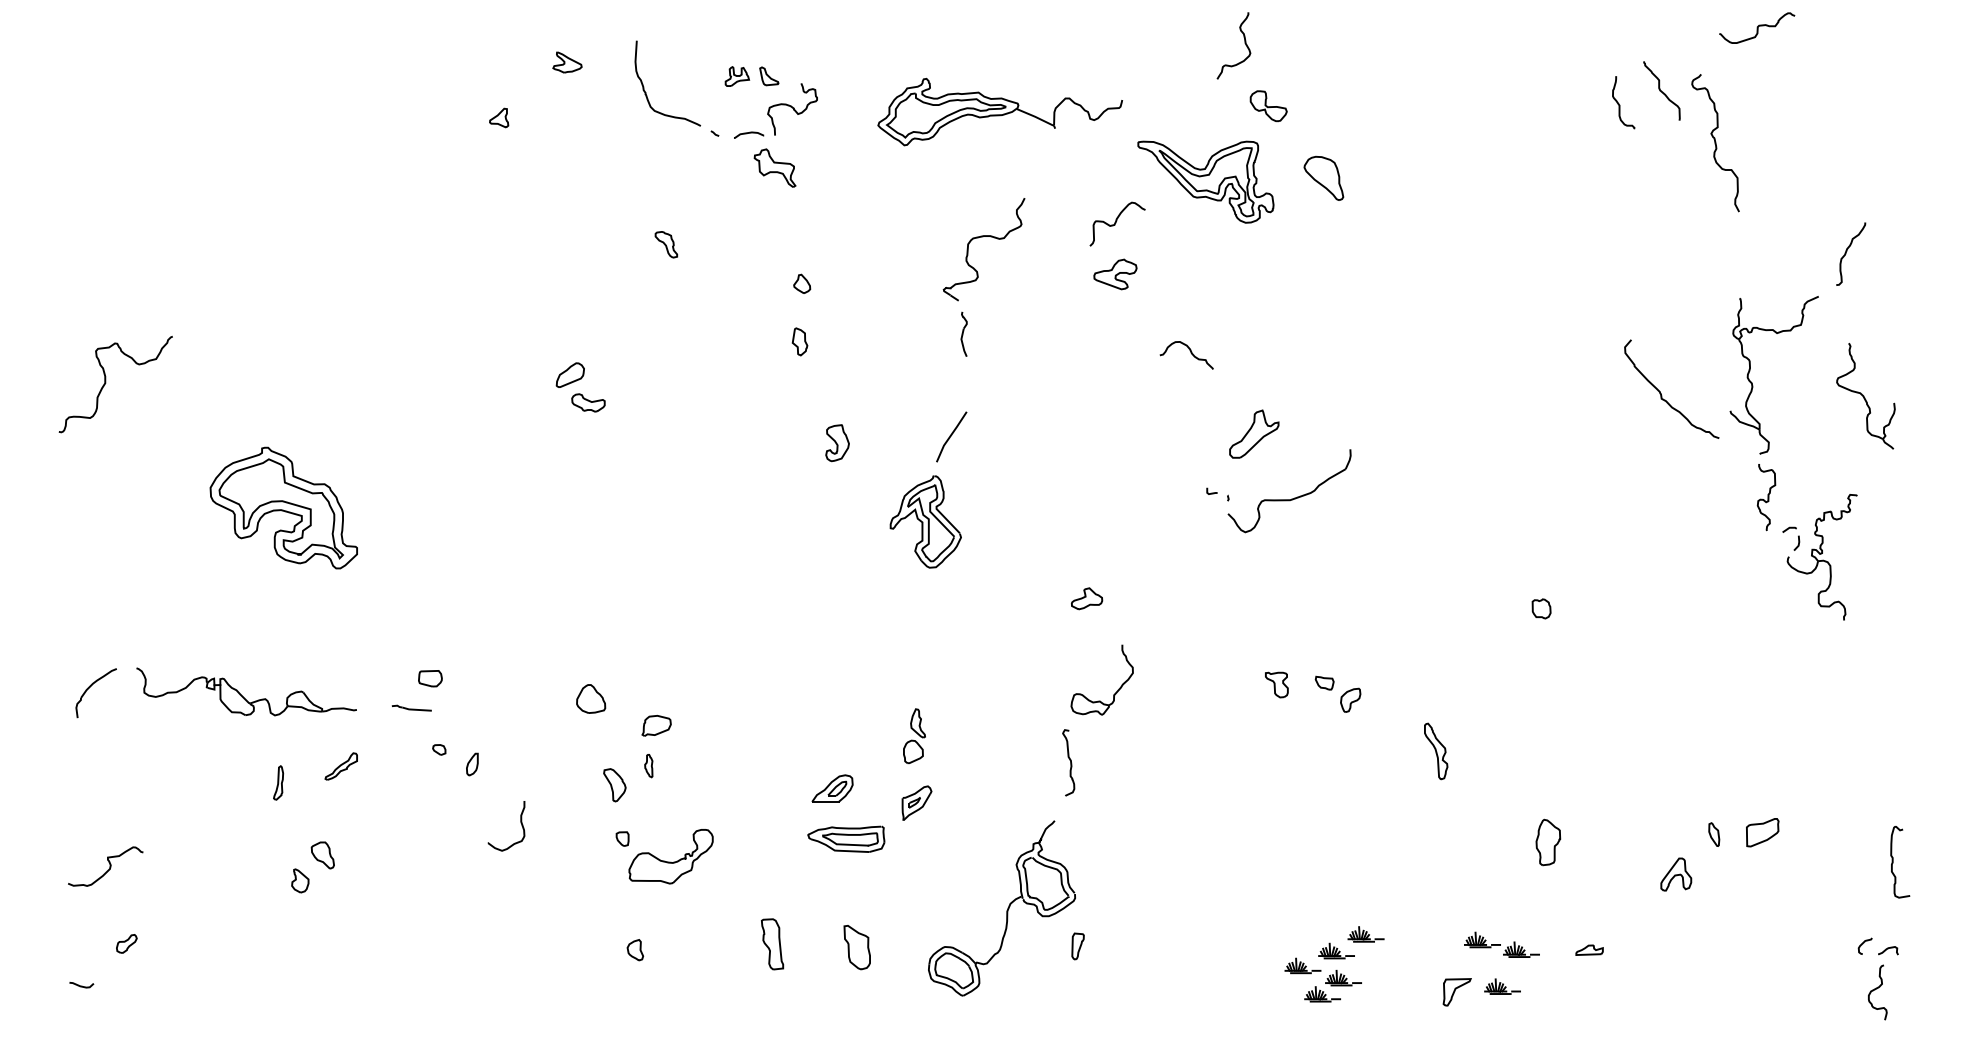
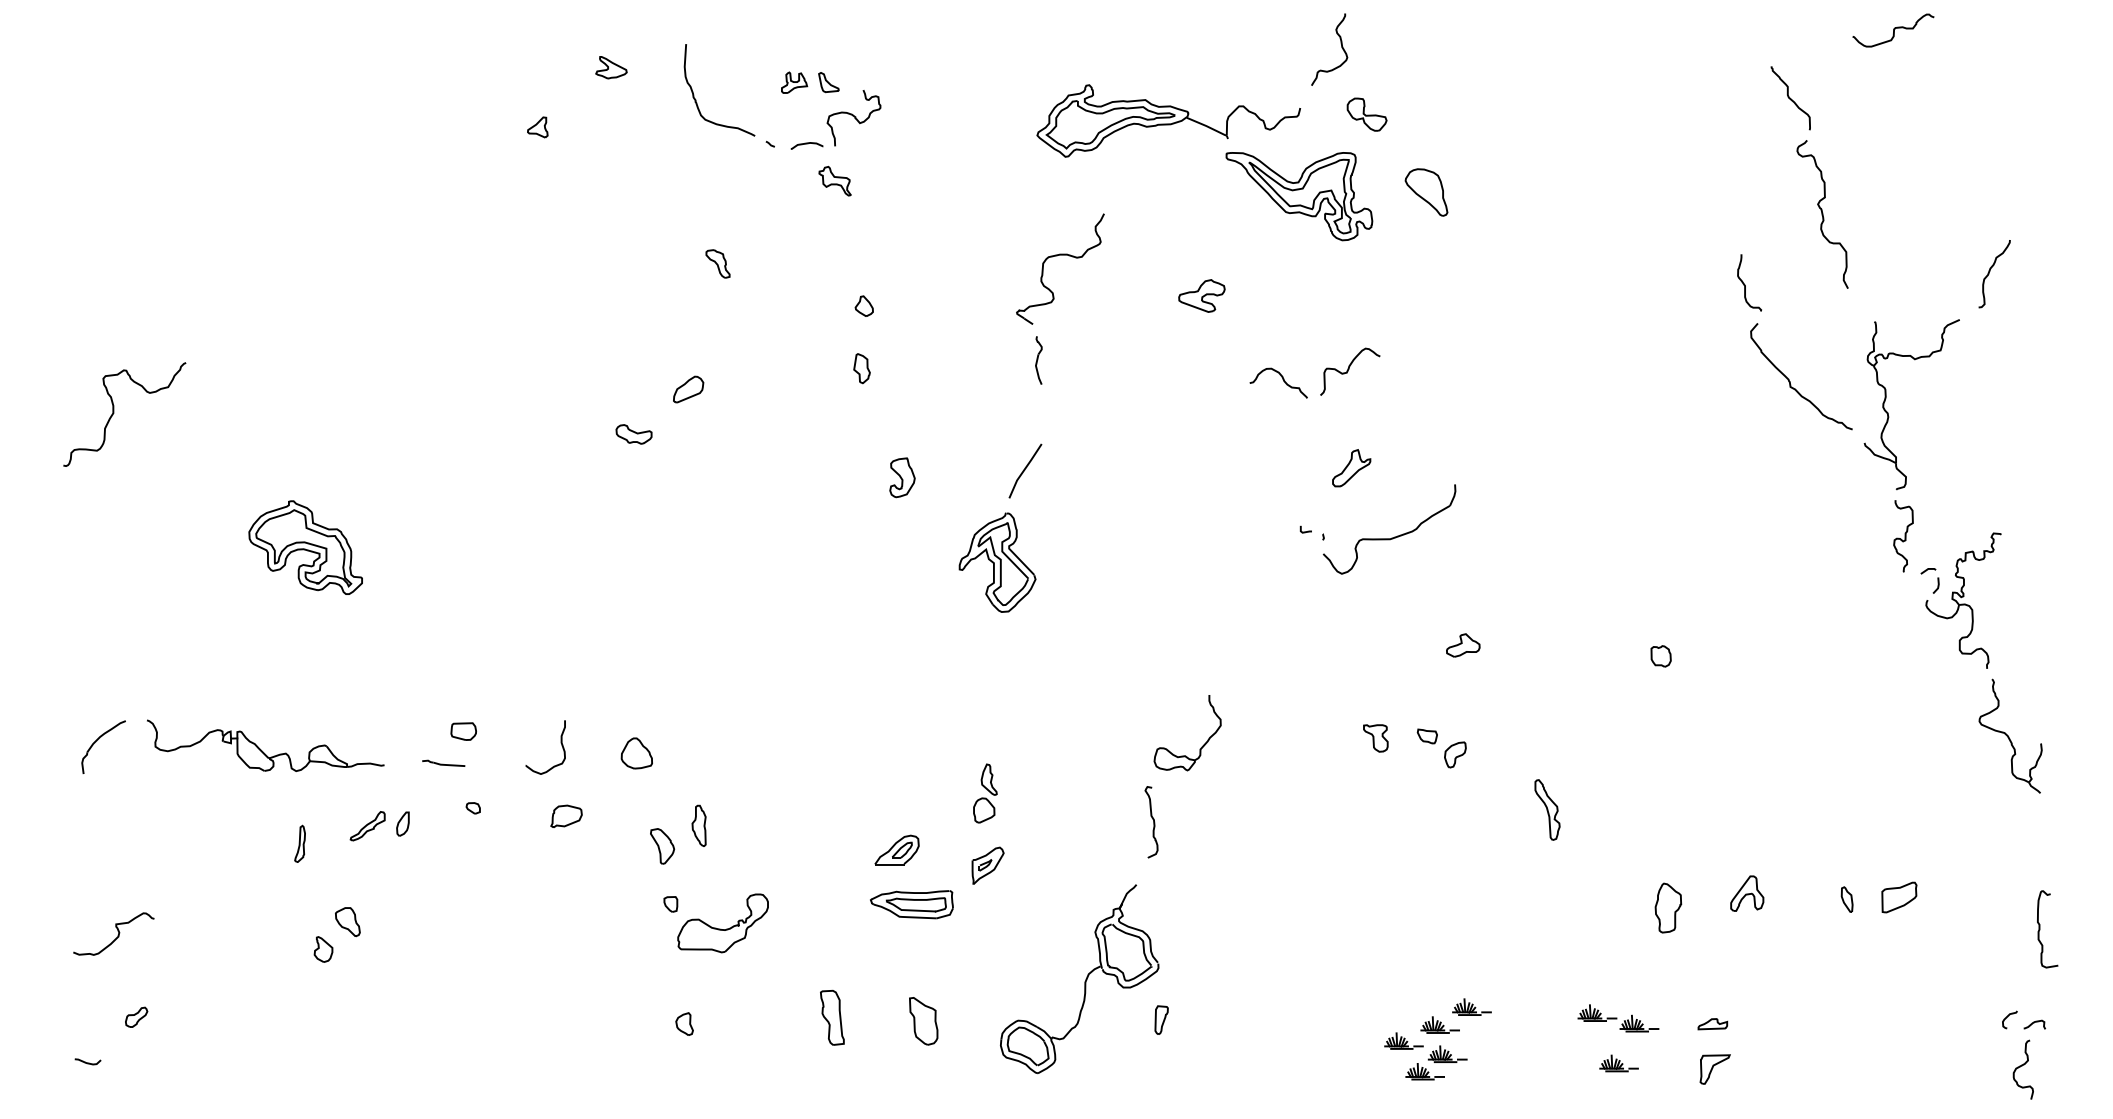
curve: (1619, 104) -> (1745, 284), moved
part: (999, 111) -> (1168, 120), moved
curve: (1715, 143) -> (1822, 214), moved
part: (774, 167) -> (834, 180), size x0.71
curve: (1115, 223) -> (1348, 371), moved
part: (570, 375) -> (688, 389), moved
curve: (1661, 393) -> (1790, 381), moved
part: (1865, 395) -> (2010, 735), moved
part: (1254, 434) -> (1351, 468), size x0.71
part: (283, 507) -> (305, 547), size x0.71
part: (1087, 598) -> (1463, 645), moved
part: (656, 725) -> (566, 815), moved
part: (471, 763) -> (402, 823), moved
part: (648, 765) -> (698, 825), size x1.67
curve: (520, 822) -> (560, 743), moved
part: (1676, 874) -> (1747, 893), moved
part: (1456, 992) -> (1714, 1069), moved

